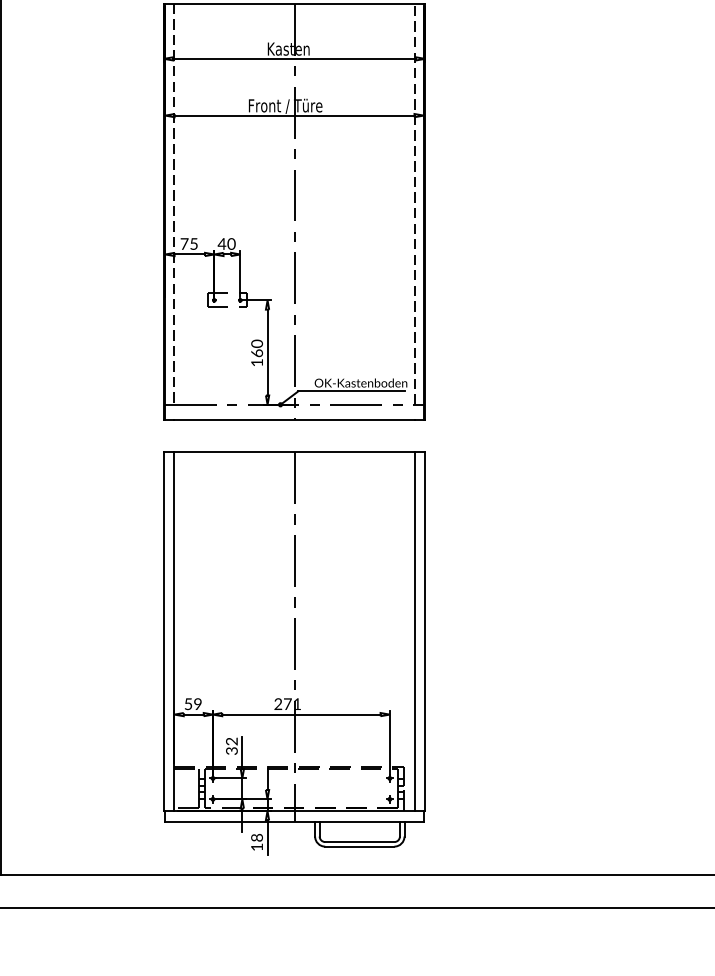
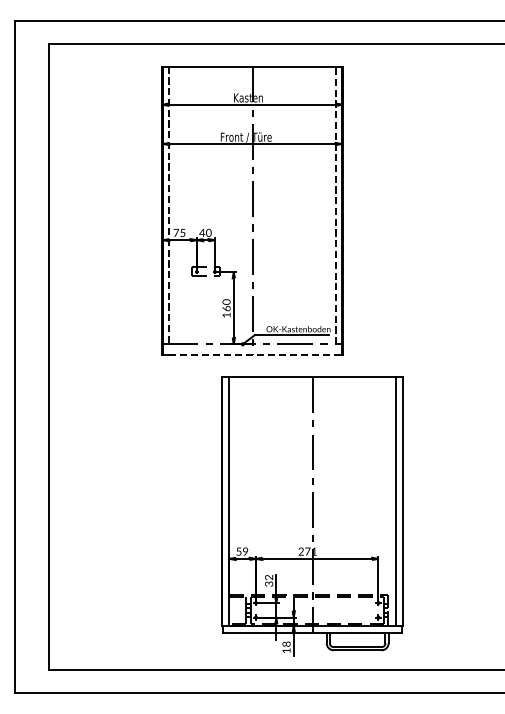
line: (294, 419) -> (252, 354), solid -> dashed
part: (294, 653) -> (312, 516), moved

